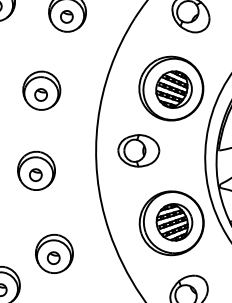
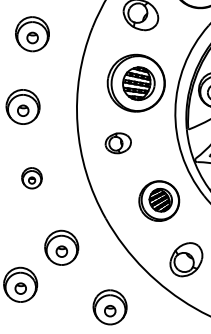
part: (138, 151) -> (118, 143), size x0.7
part: (35, 171) -> (31, 178), size x0.6
part: (170, 222) -> (158, 200), size x0.7

